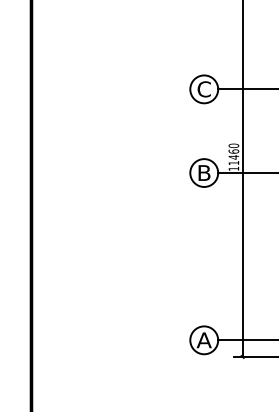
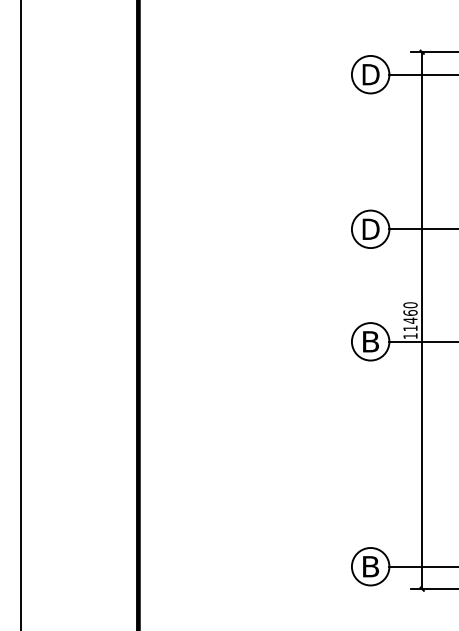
text: (204, 89) -> (370, 229), C -> D
text: (204, 340) -> (370, 566), A -> B

